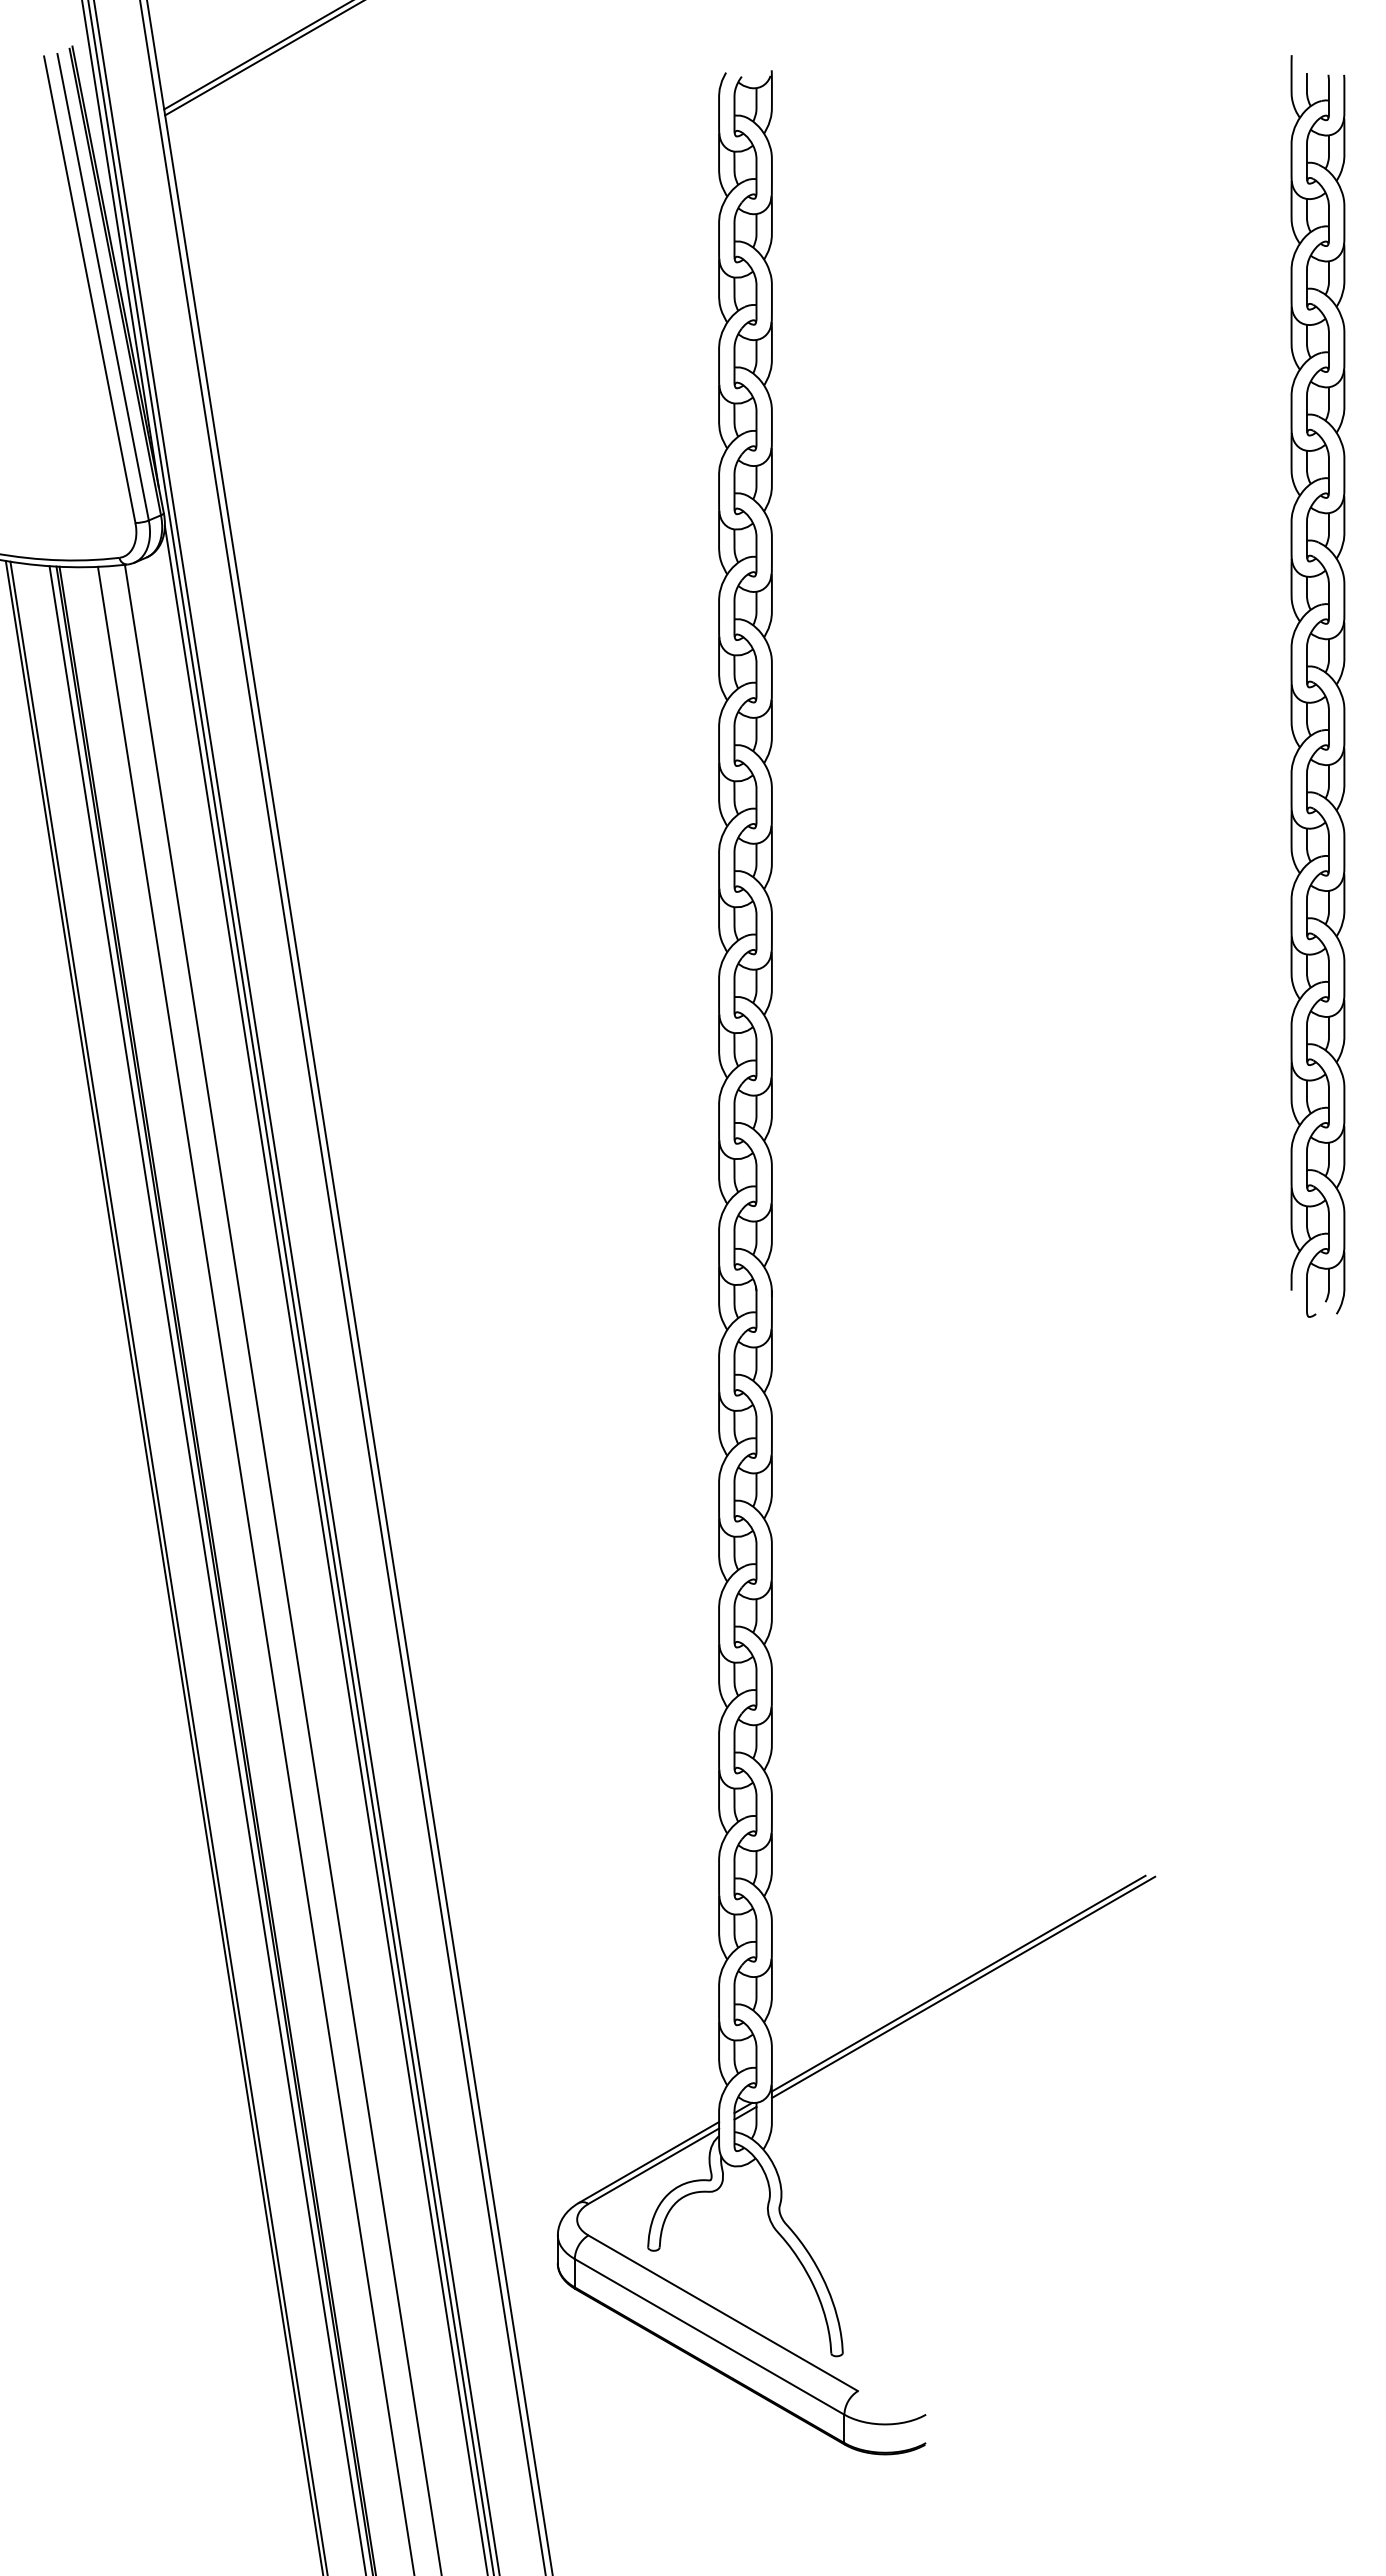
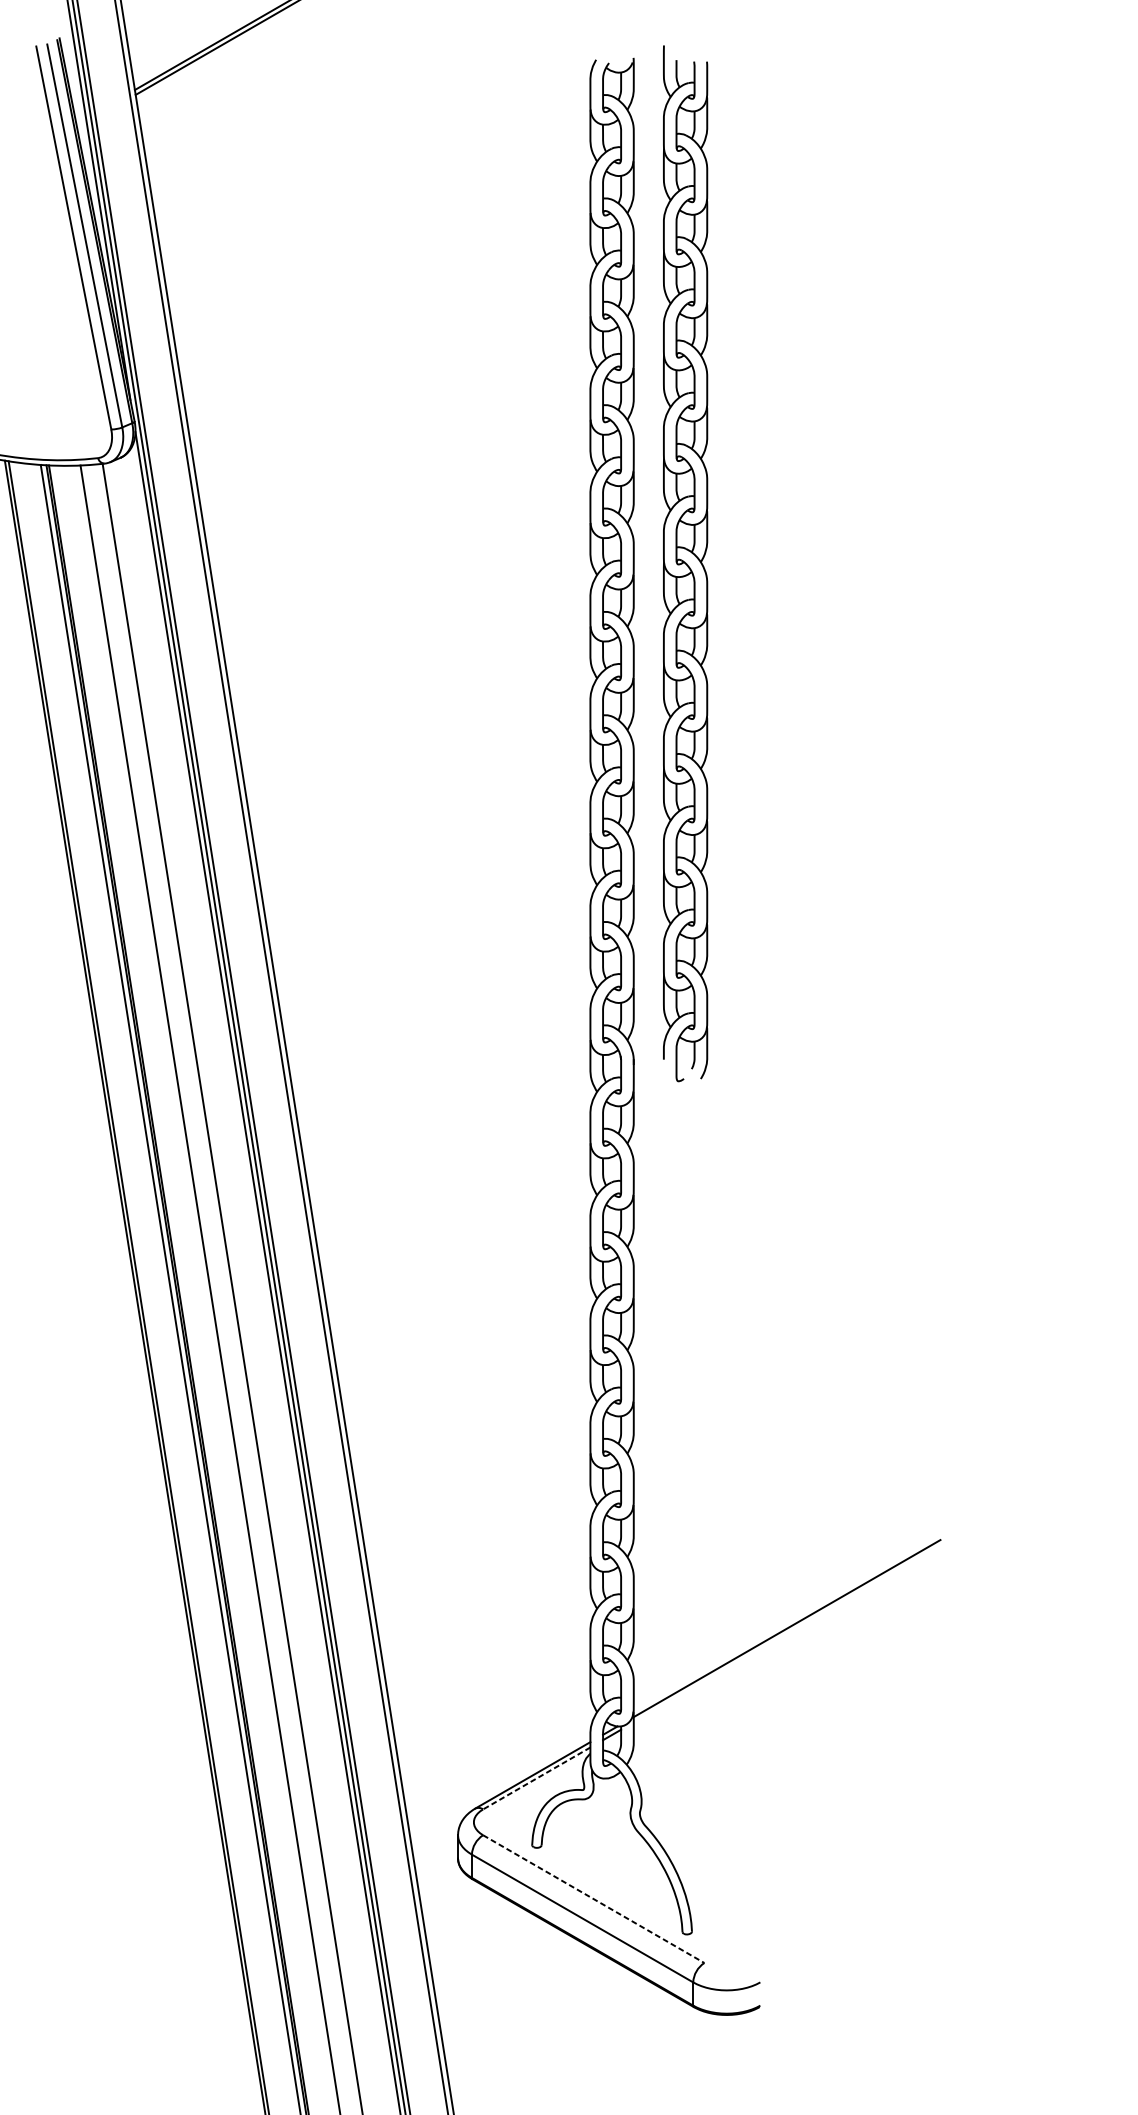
part: (1317, 686) -> (685, 563), moved
line: (963, 1987) -> (791, 1631), removed
line: (653, 2166) -> (536, 1778), solid -> dashed
line: (723, 2313) -> (594, 1899), solid -> dashed

